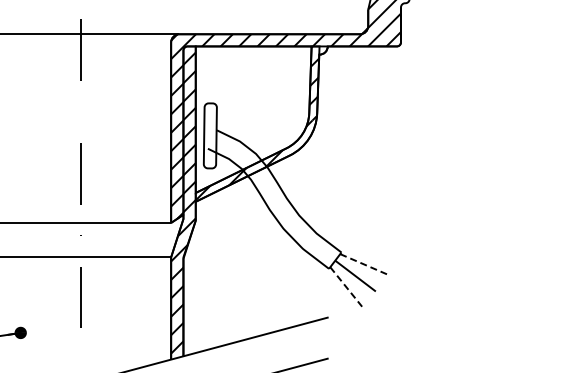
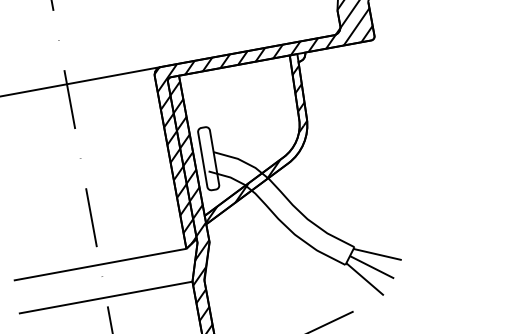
line: (364, 264) -> (378, 254), dashed -> solid
line: (346, 287) -> (365, 279), dashed -> solid

